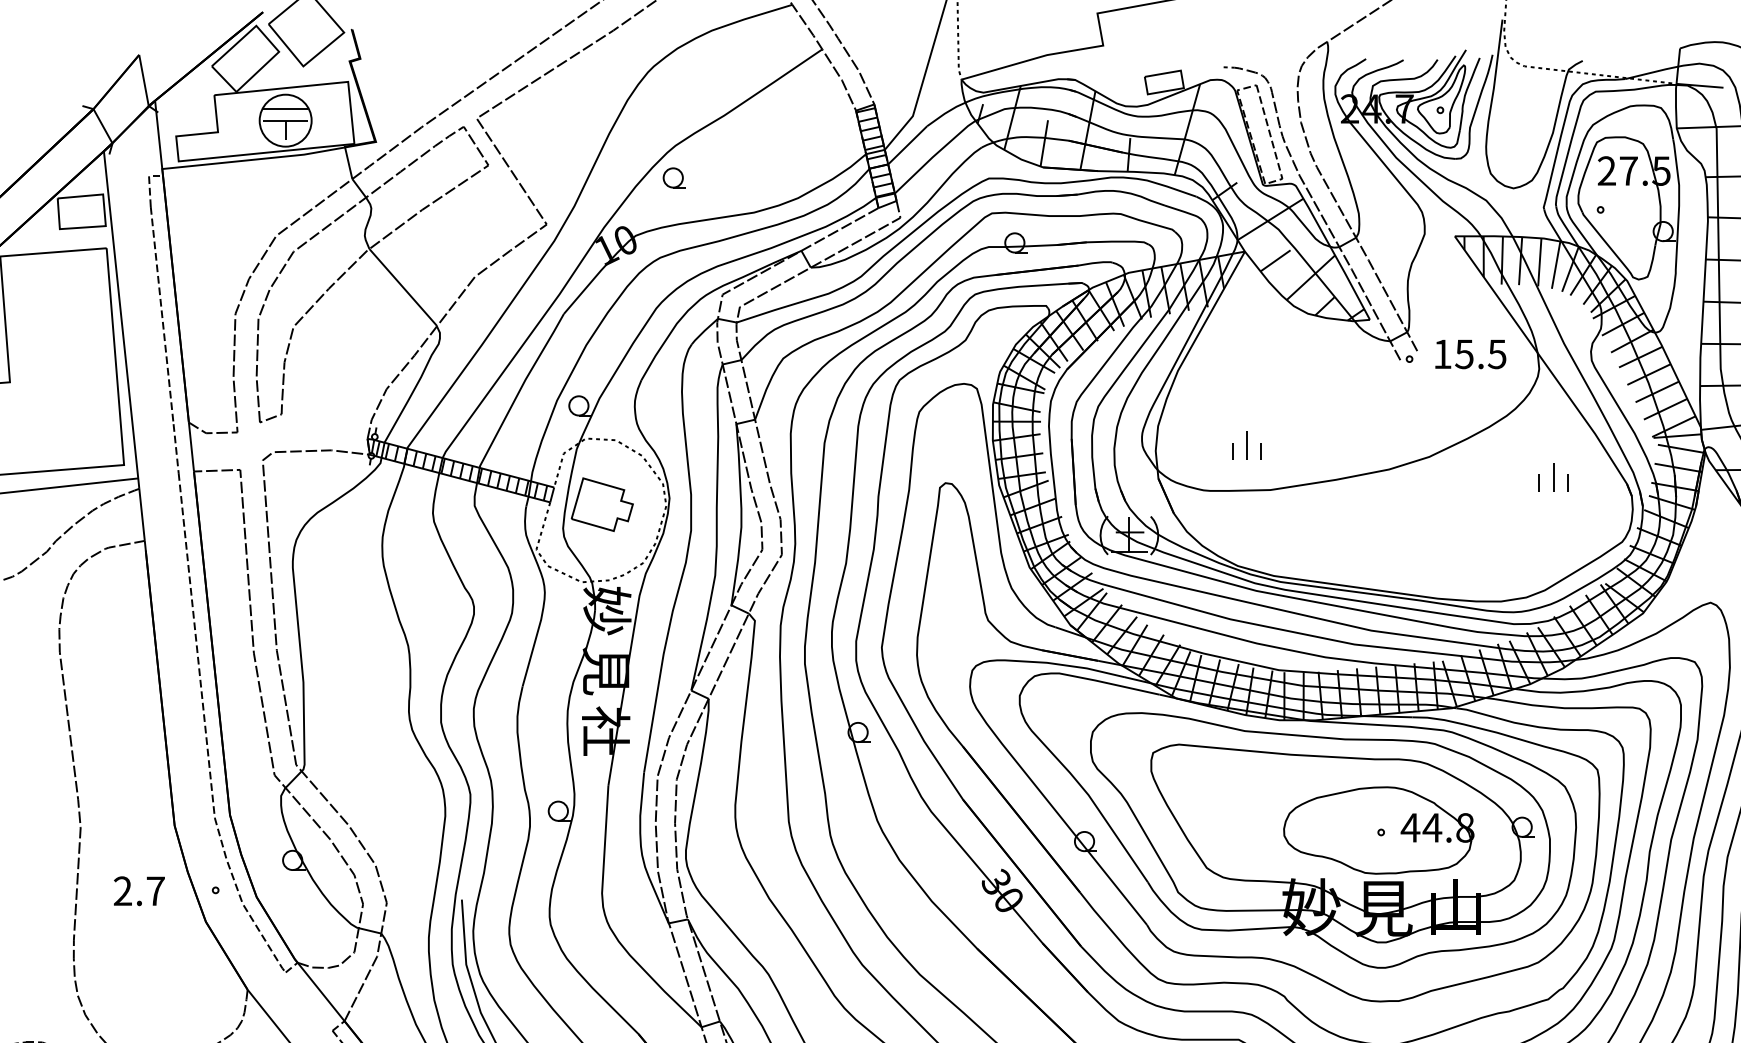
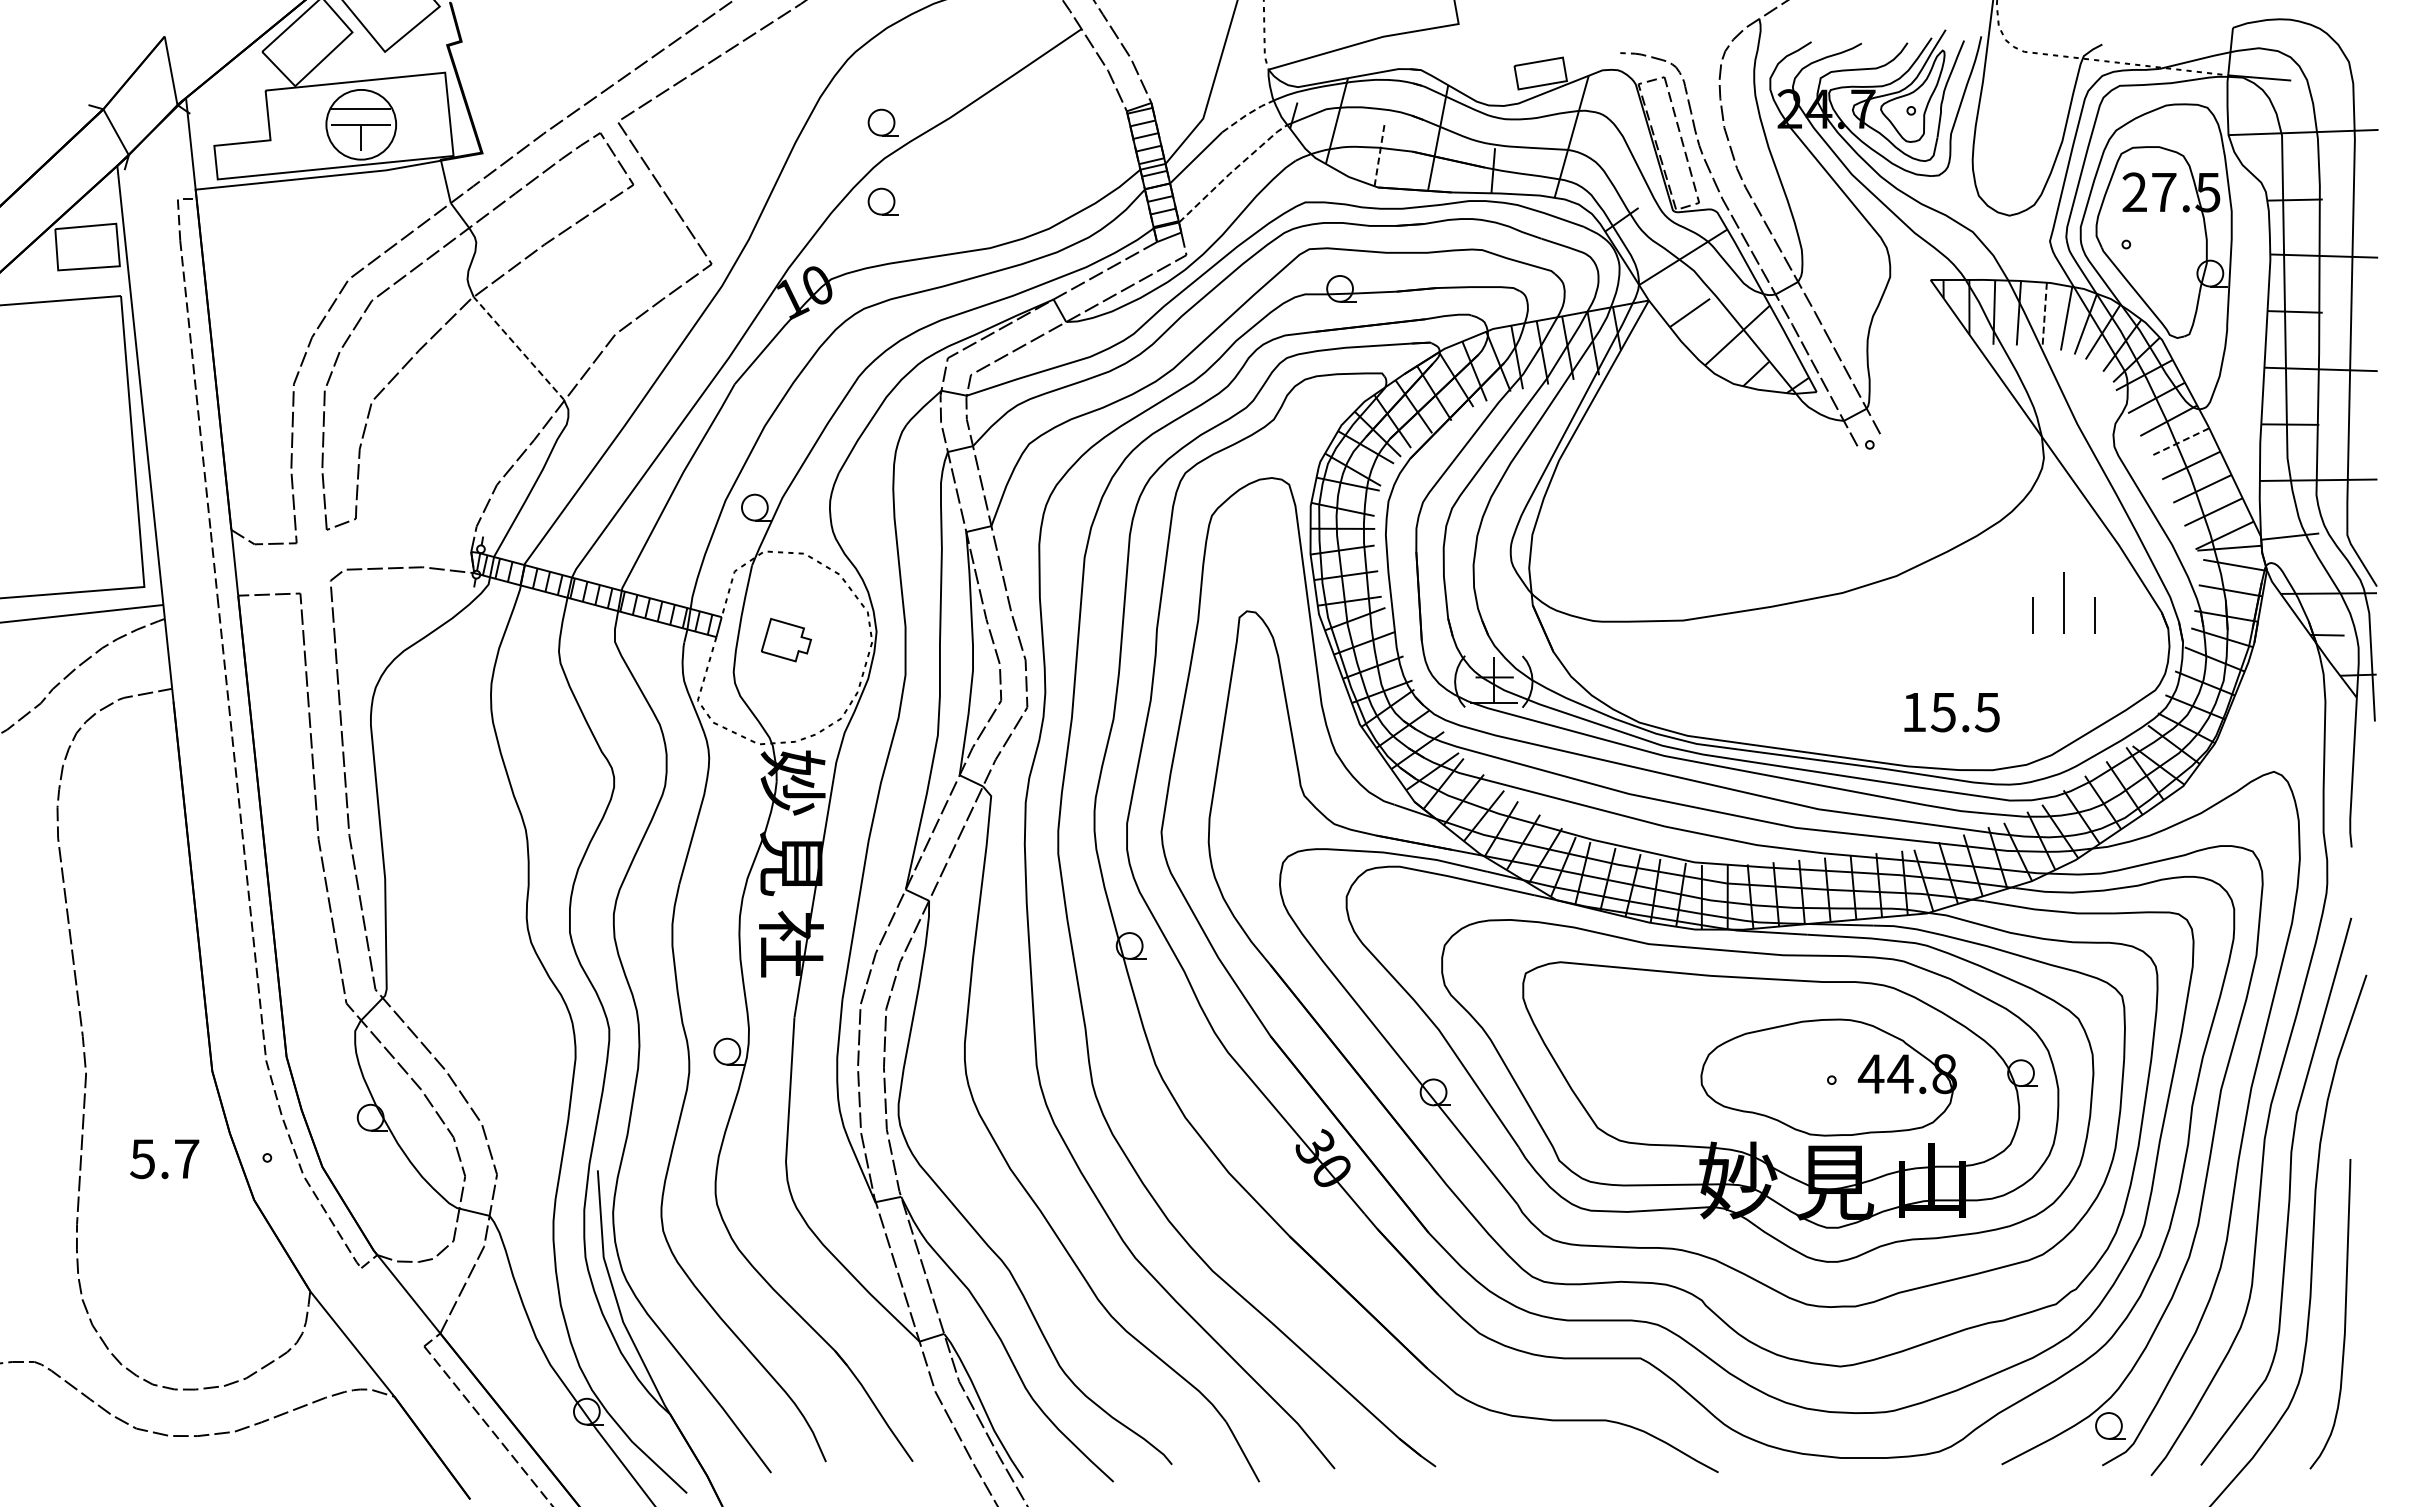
line: (945, 113) -> (1247, 114), solid -> dashed
part: (673, 118) -> (882, 122), added
line: (1044, 142) -> (1379, 154), solid -> dashed
line: (933, 156) -> (1231, 172), solid -> dashed
line: (1539, 262) -> (2044, 315), solid -> dashed
line: (403, 288) -> (519, 349), solid -> dashed
text: (1470, 354) -> (1951, 712), moved
line: (1640, 357) -> (2179, 442), solid -> dashed
part: (1246, 445) -> (1651, 560), removed
part: (1553, 477) -> (2063, 603), size x1.6
part: (602, 504) -> (786, 639), size x0.6
text: (122, 891) -> (142, 1159), 2.7 -> 5.7

